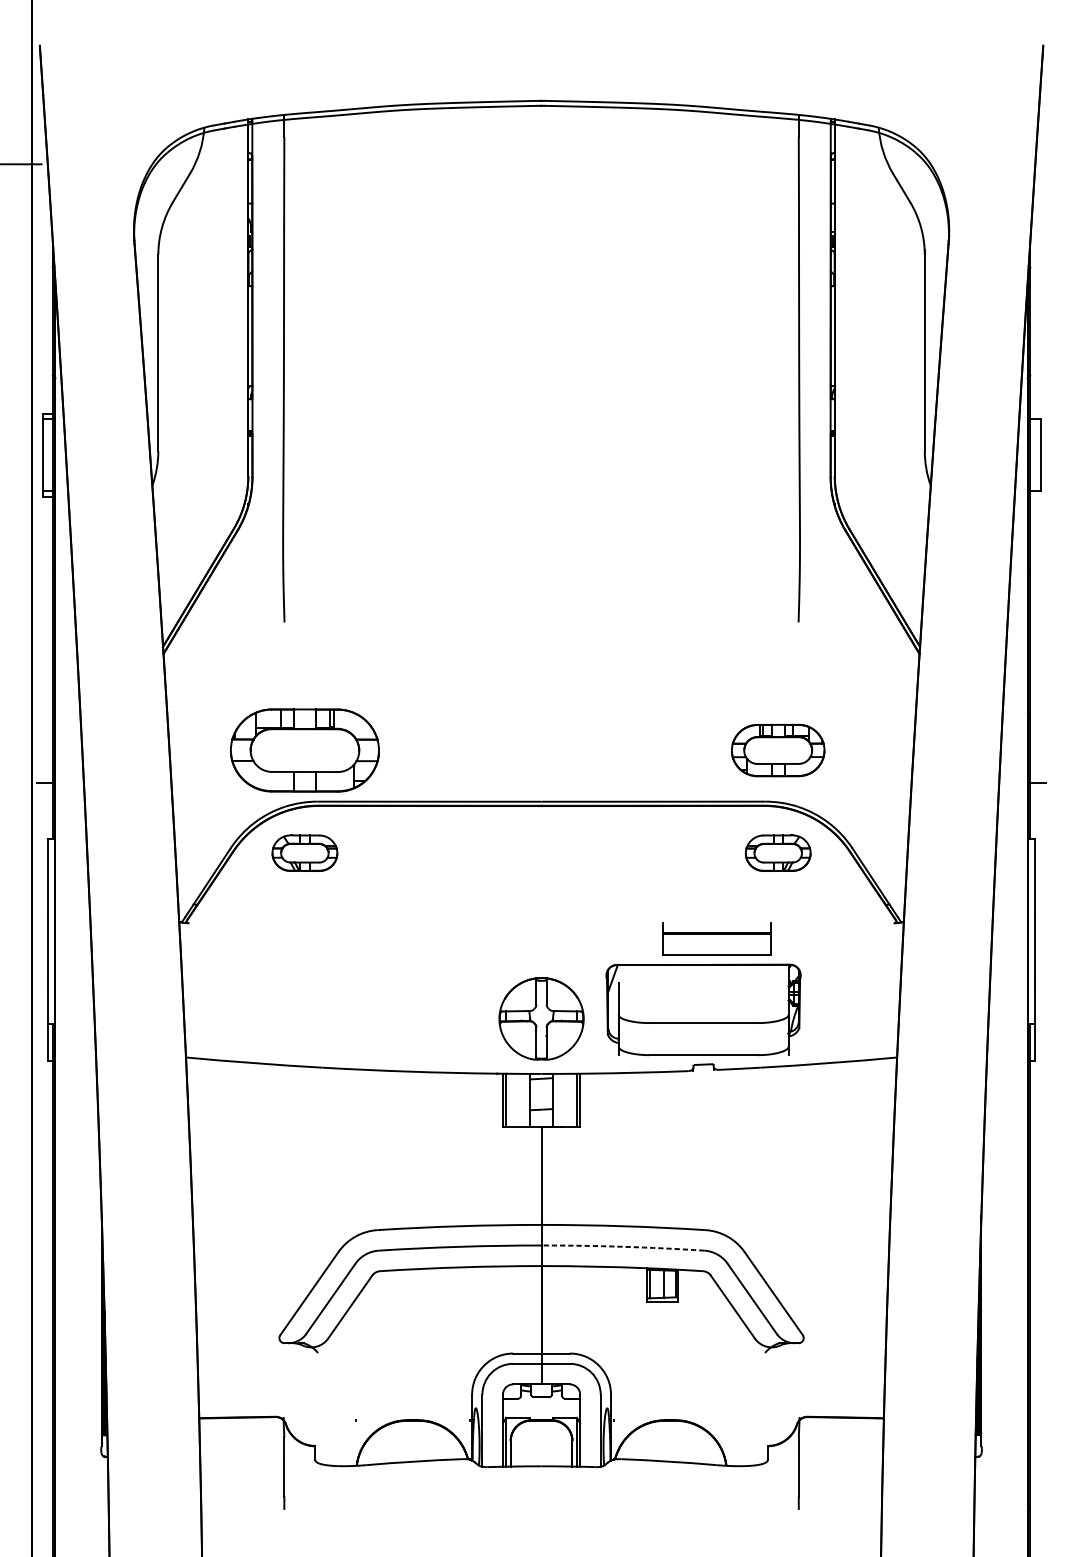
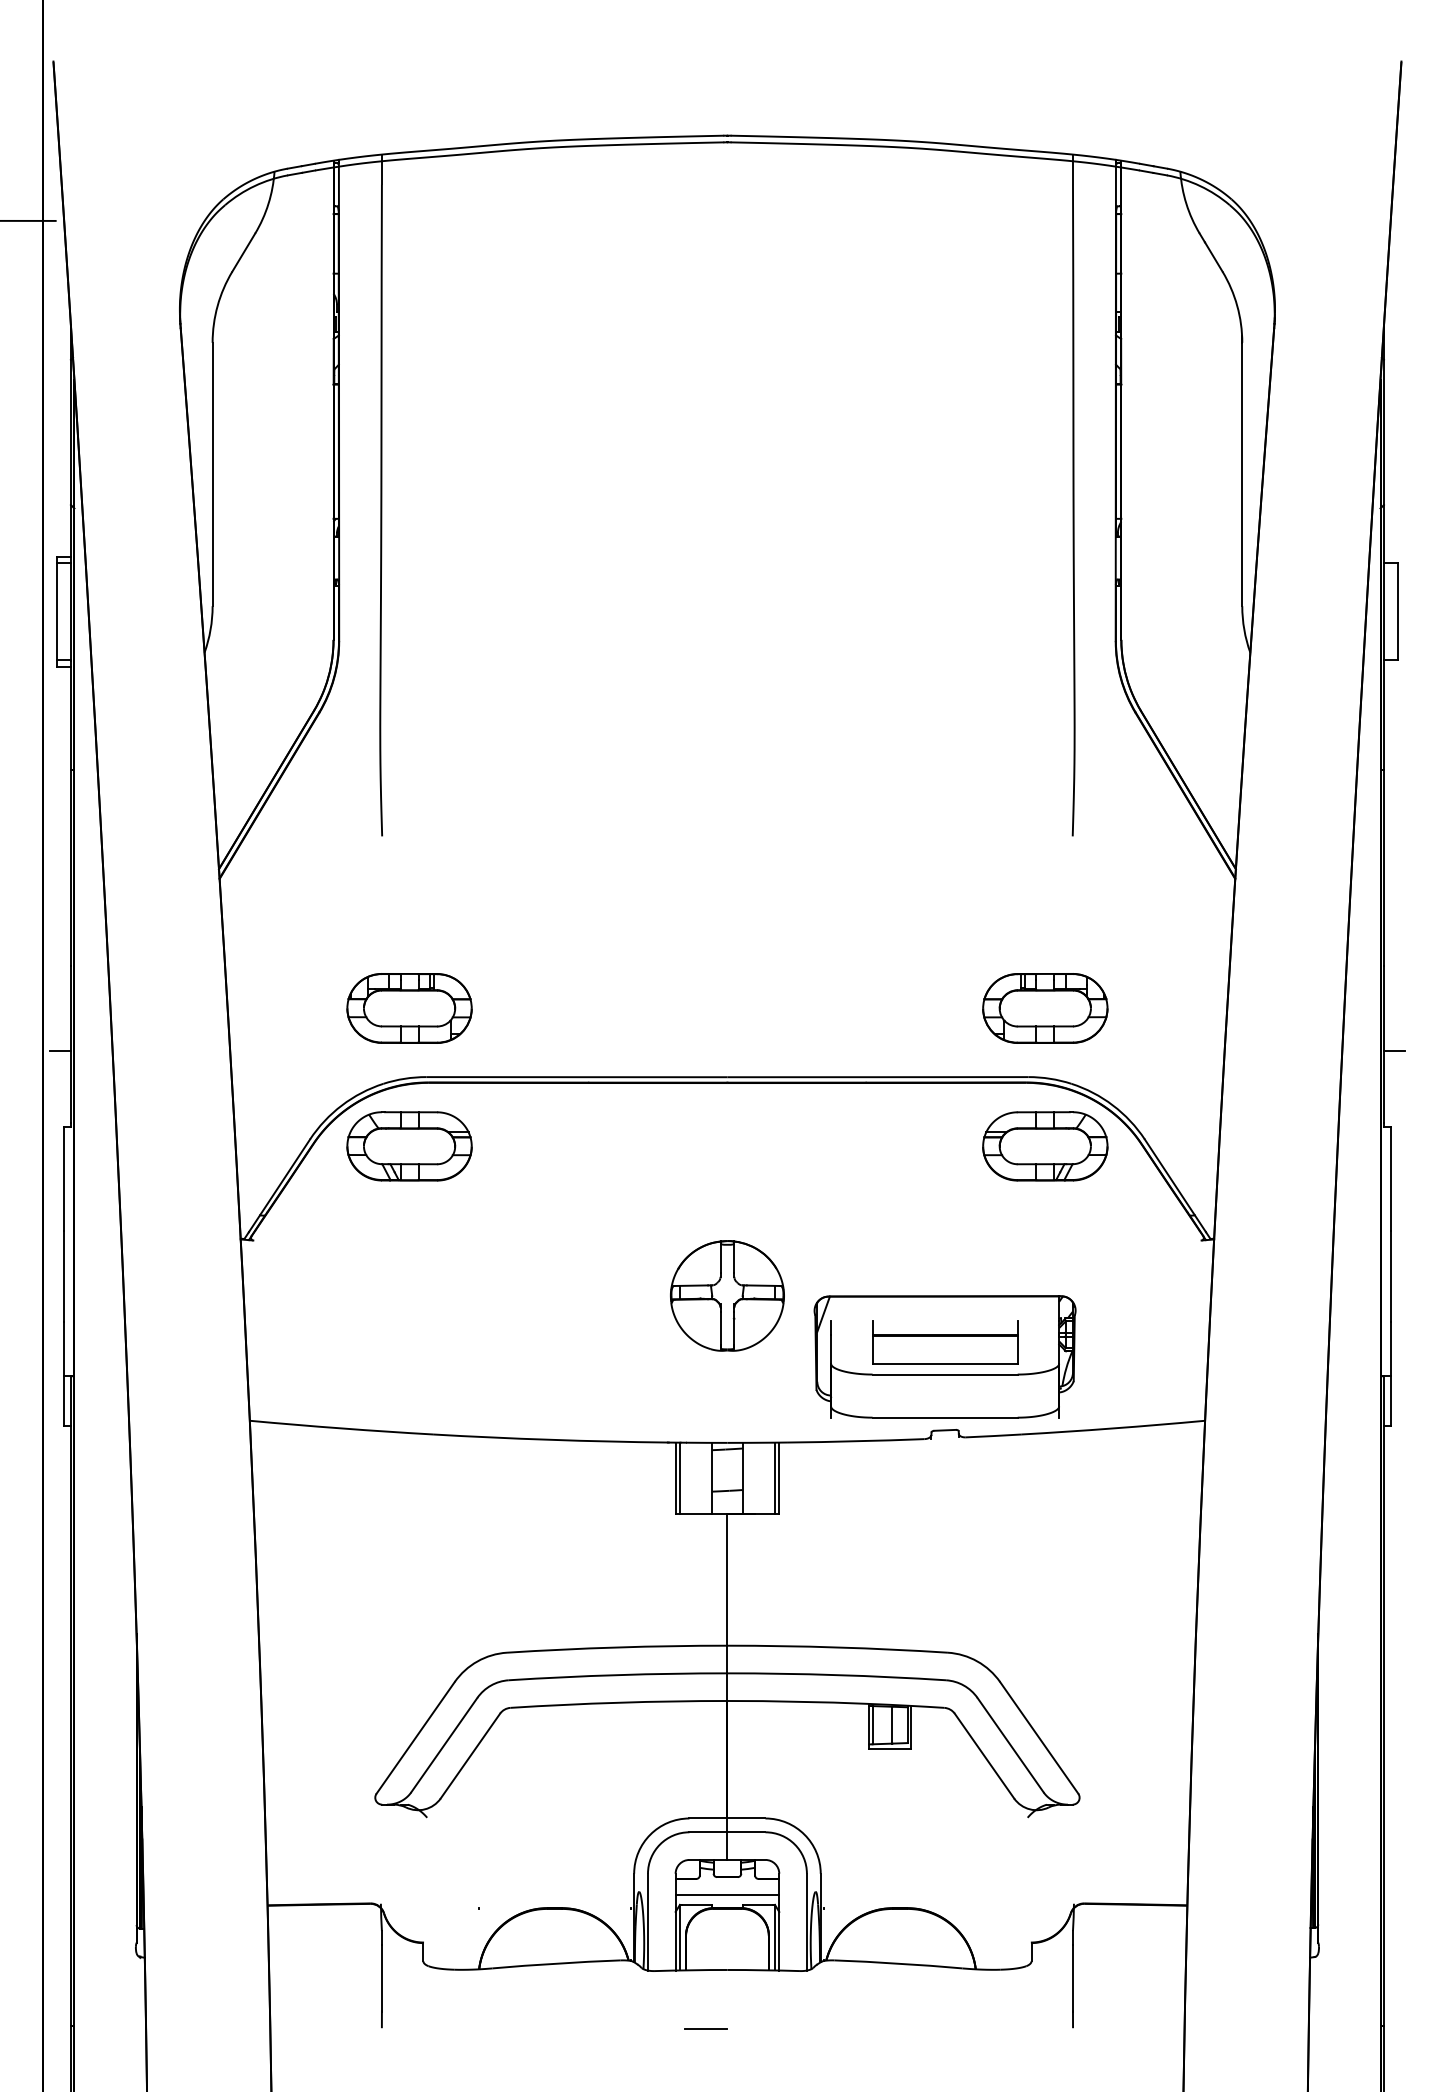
part: (304, 750) -> (409, 1008), size x0.62
part: (304, 853) -> (409, 1146), size x1.43
part: (778, 853) -> (1045, 1146), size x1.43
part: (717, 938) -> (945, 1342), moved
part: (541, 1018) -> (727, 1295), moved
arc: (622, 1247) -> (836, 1675), dashed -> solid
line: (541, 1410) -> (727, 1894), added
line: (525, 1509) -> (706, 2028), added

